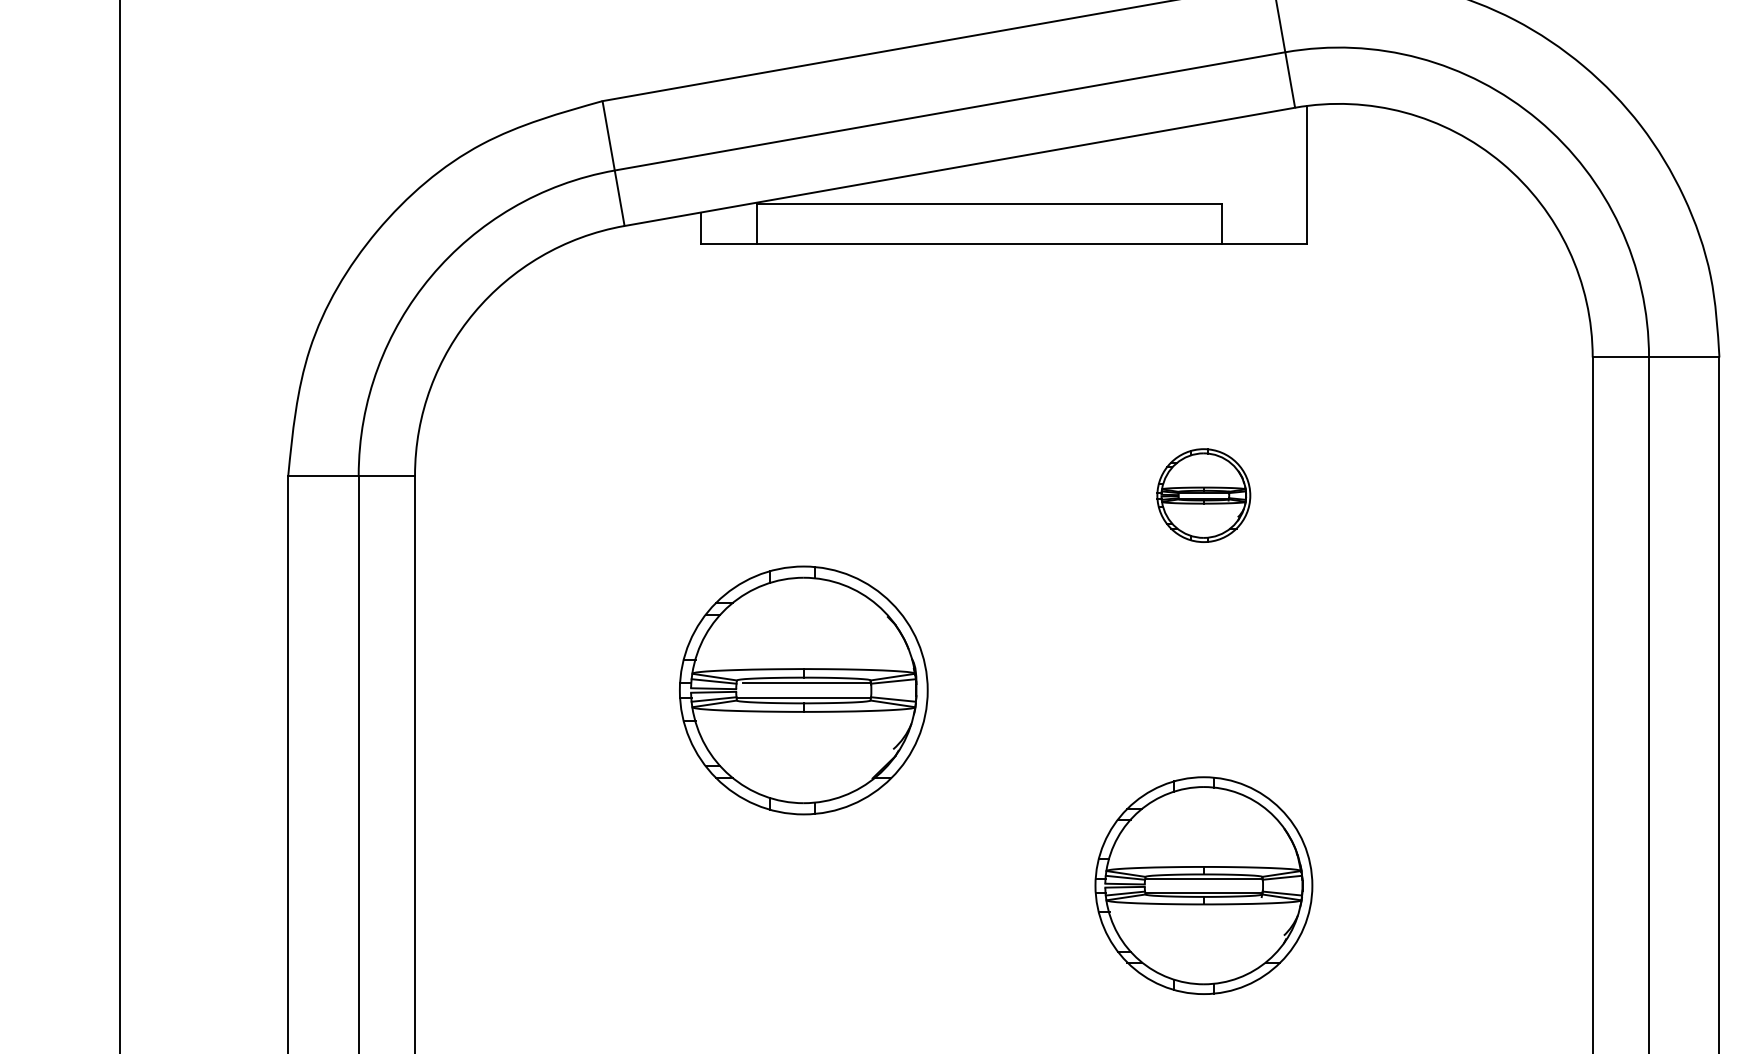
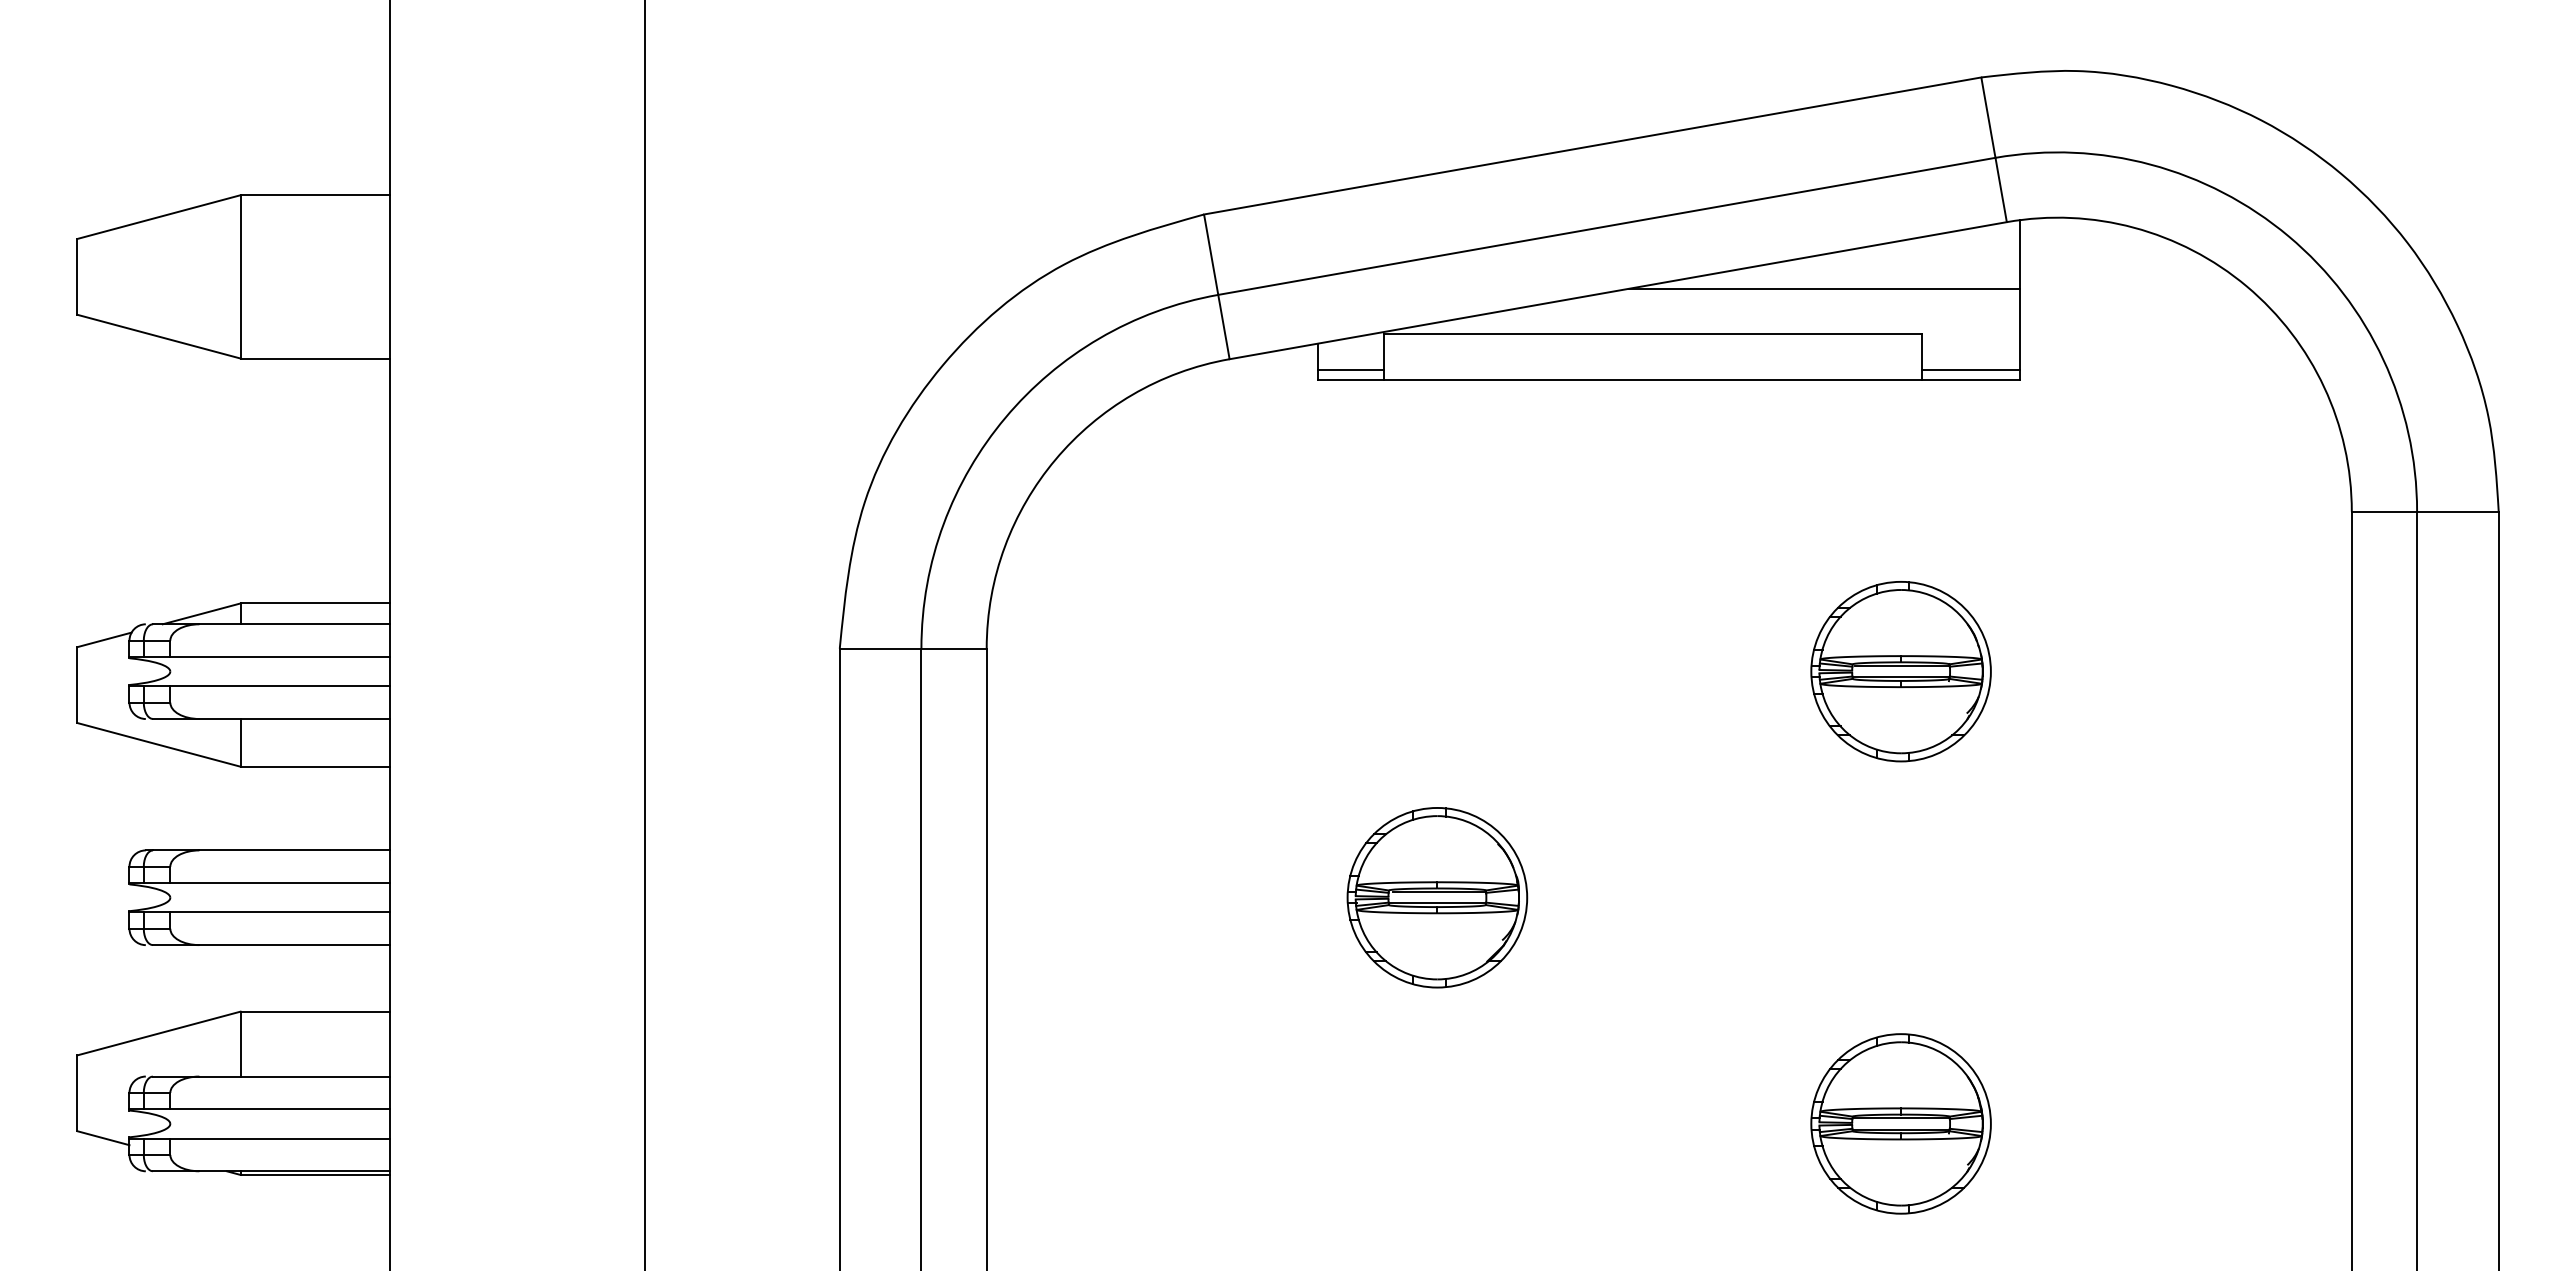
line: (1137, 164) -> (1824, 288), added
line: (728, 235) -> (1350, 370), added
line: (1264, 235) -> (1971, 370), added
part: (1203, 495) -> (1900, 671), size x1.67
part: (803, 690) -> (1437, 897), size x0.62
part: (1203, 885) -> (1900, 1123), size x0.71

